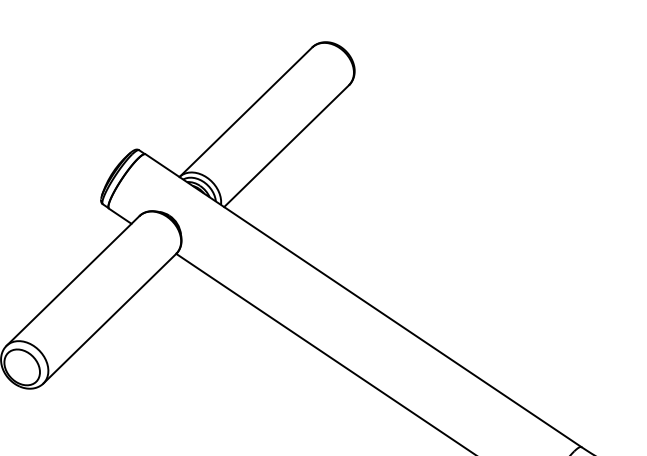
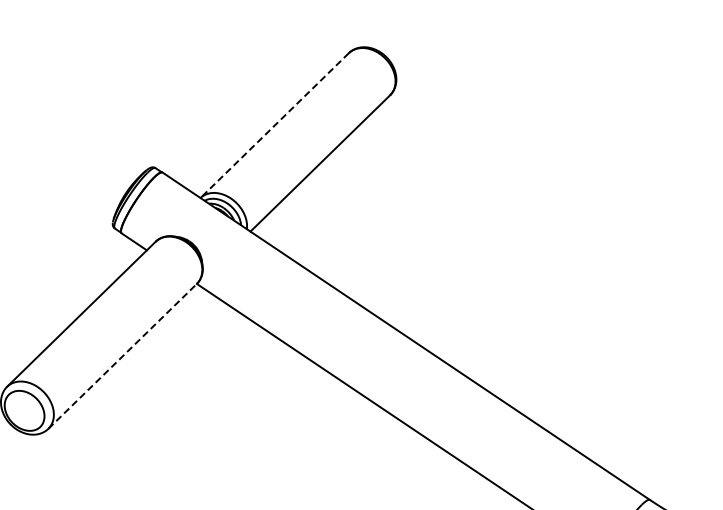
line: (245, 112) -> (274, 125), solid -> dashed
line: (109, 318) -> (122, 356), solid -> dashed

